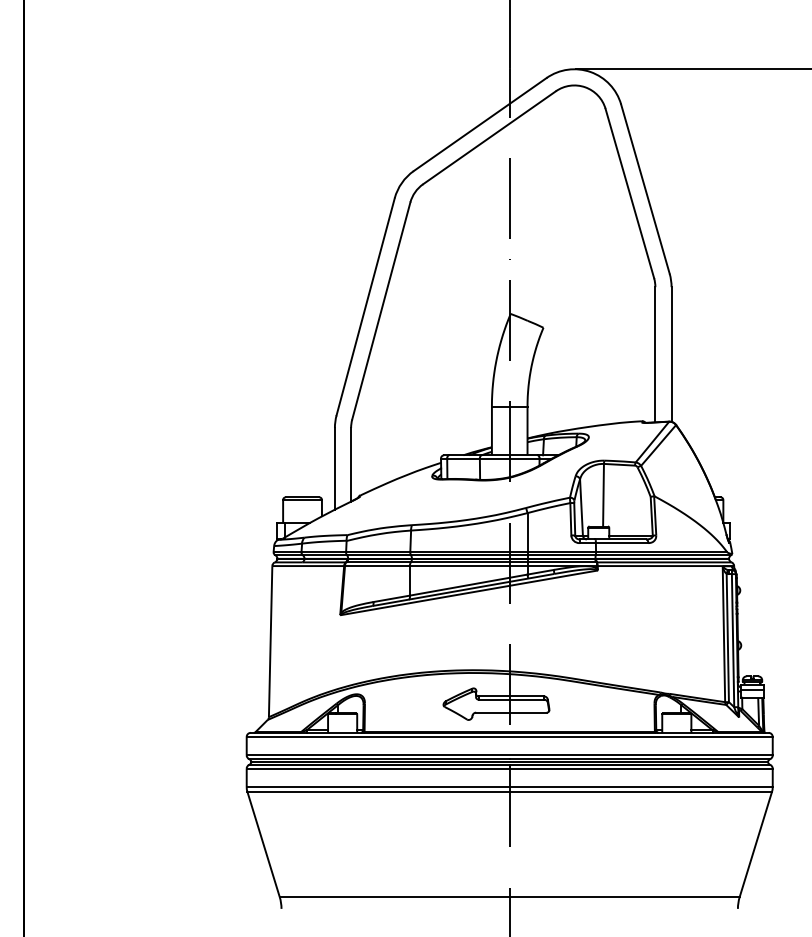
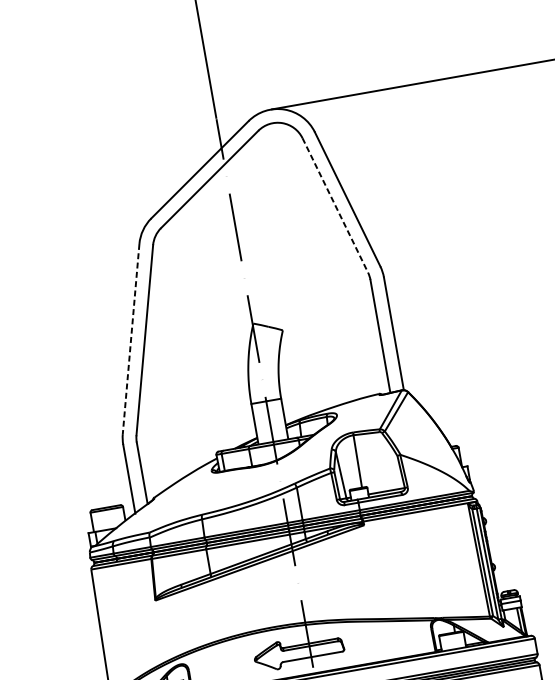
line: (630, 194) -> (335, 206), solid -> dashed
line: (365, 307) -> (131, 339), solid -> dashed

